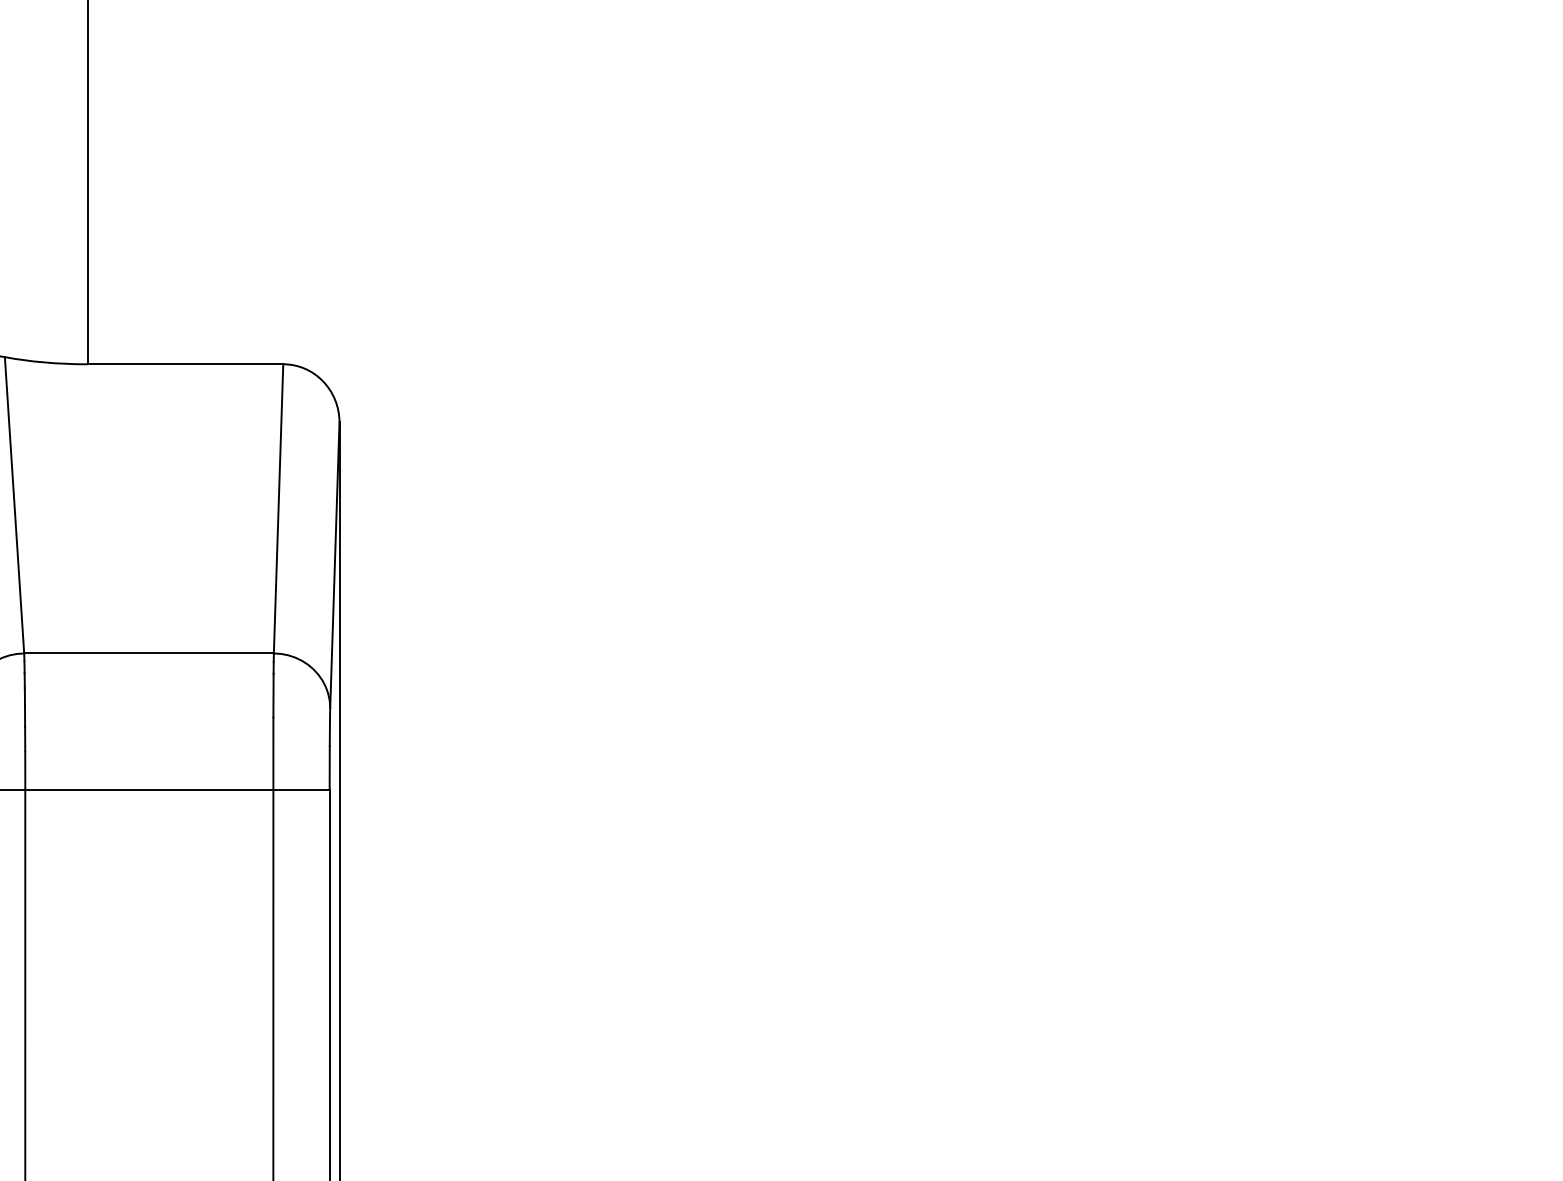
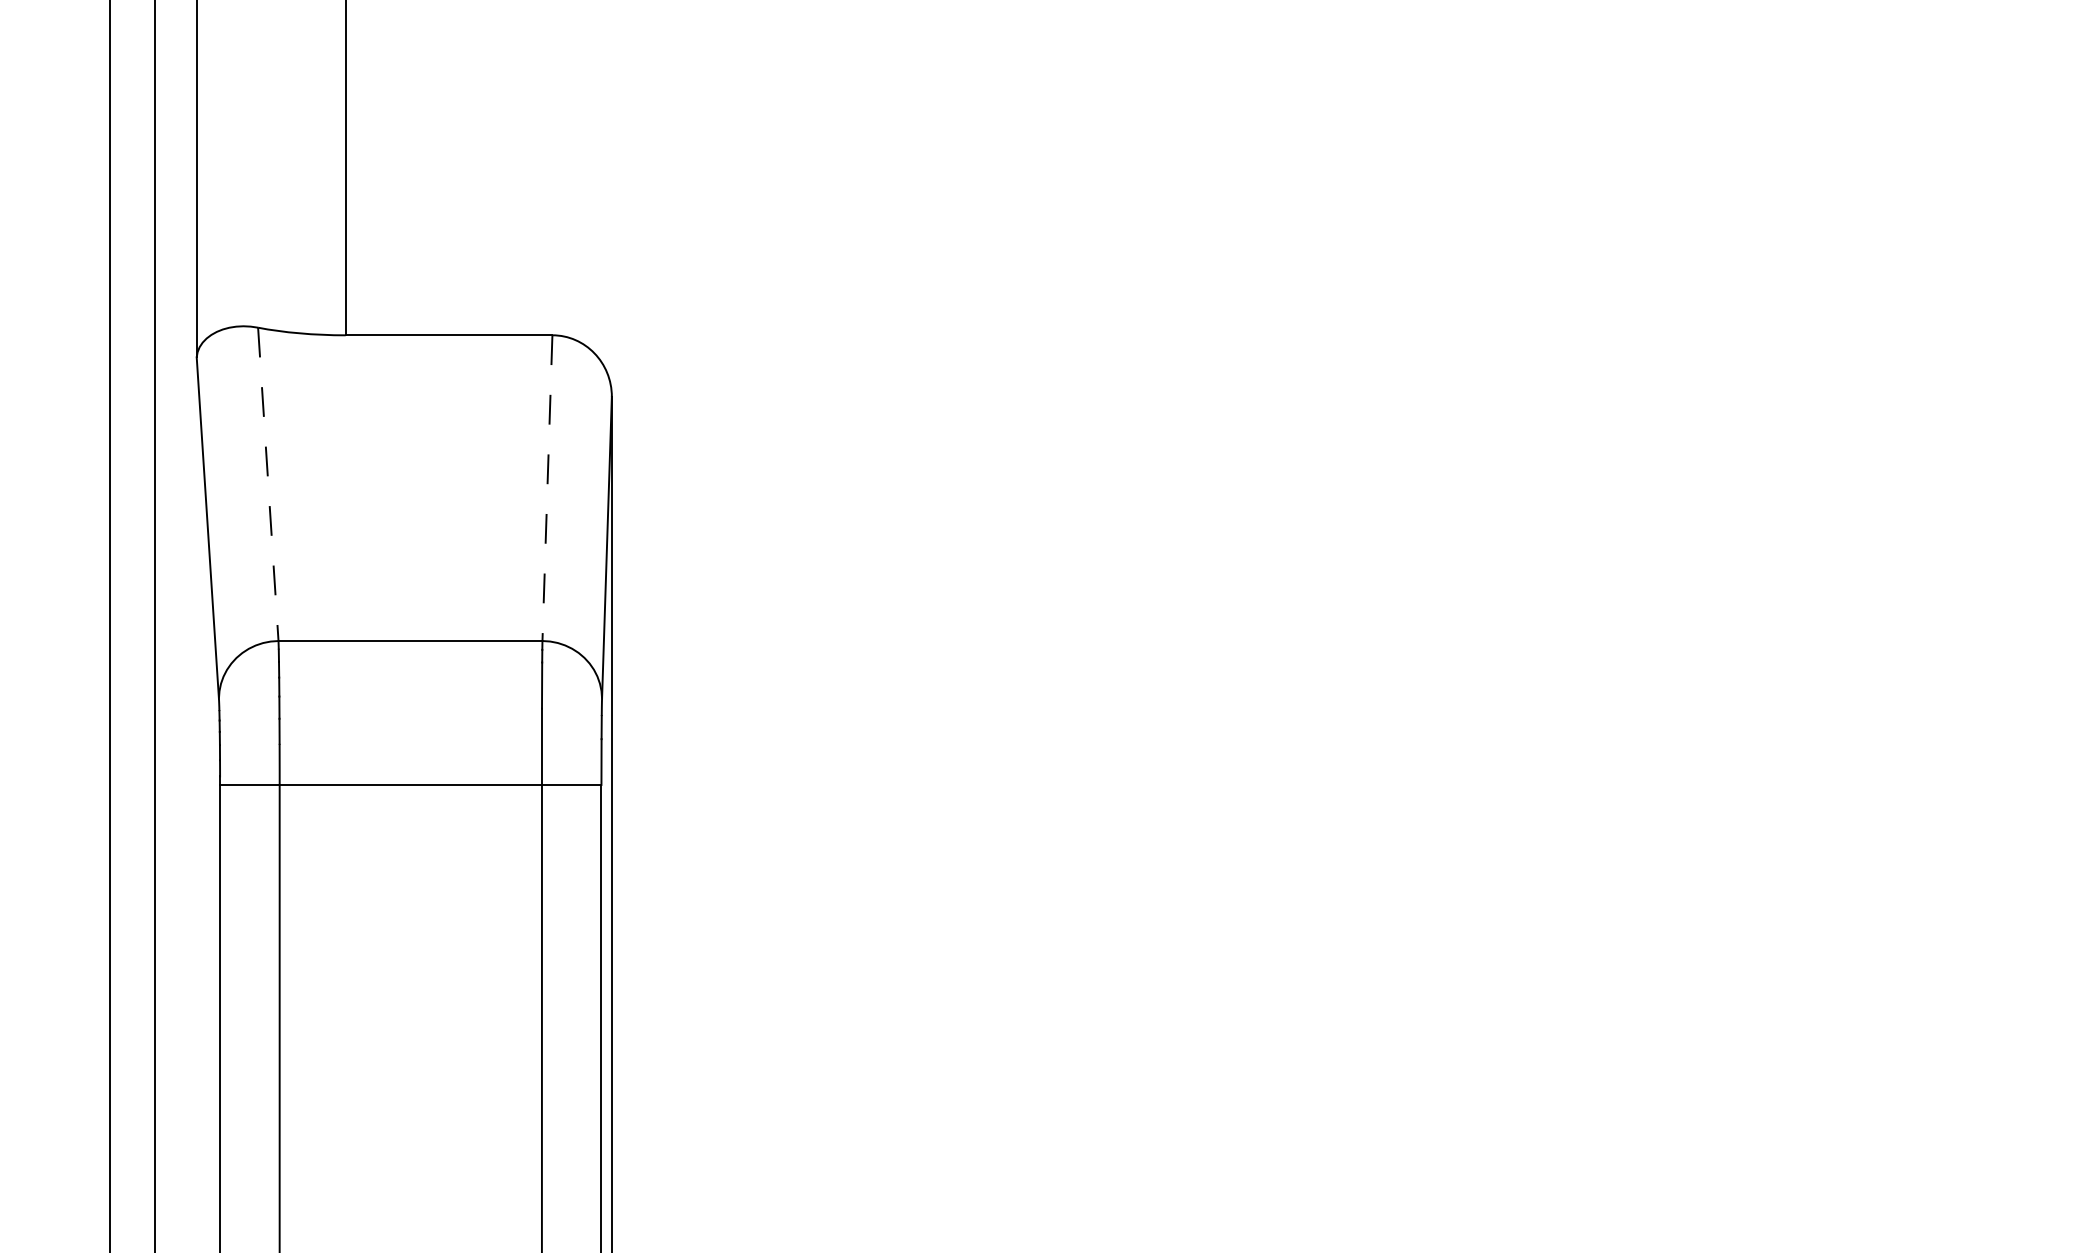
line: (14, 505) -> (268, 484), solid -> dashed
line: (278, 509) -> (547, 488), solid -> dashed

